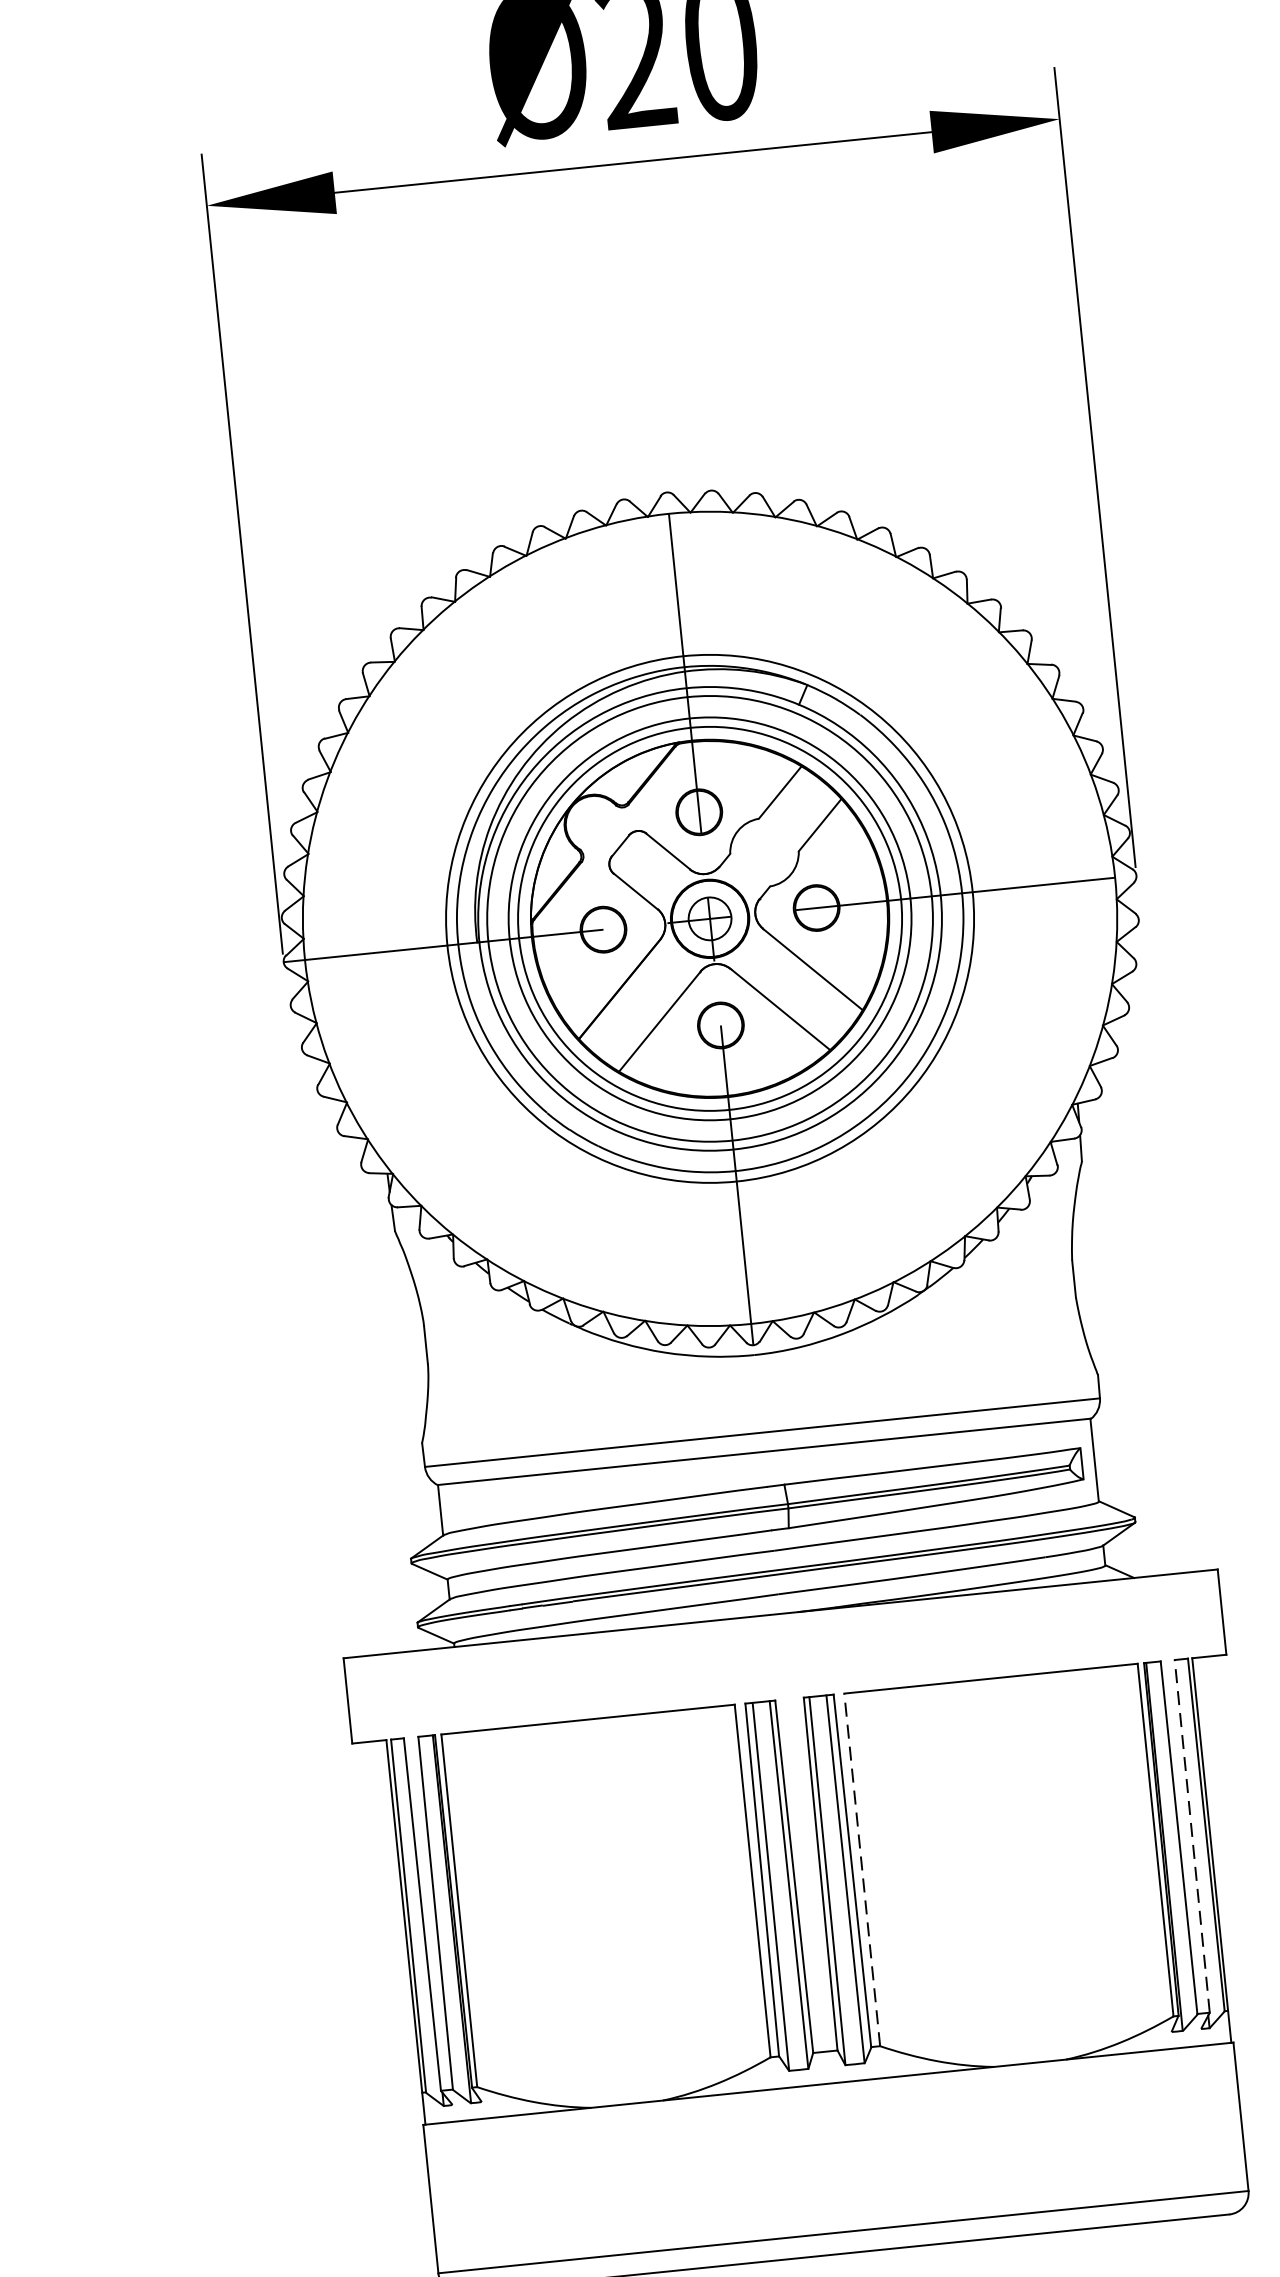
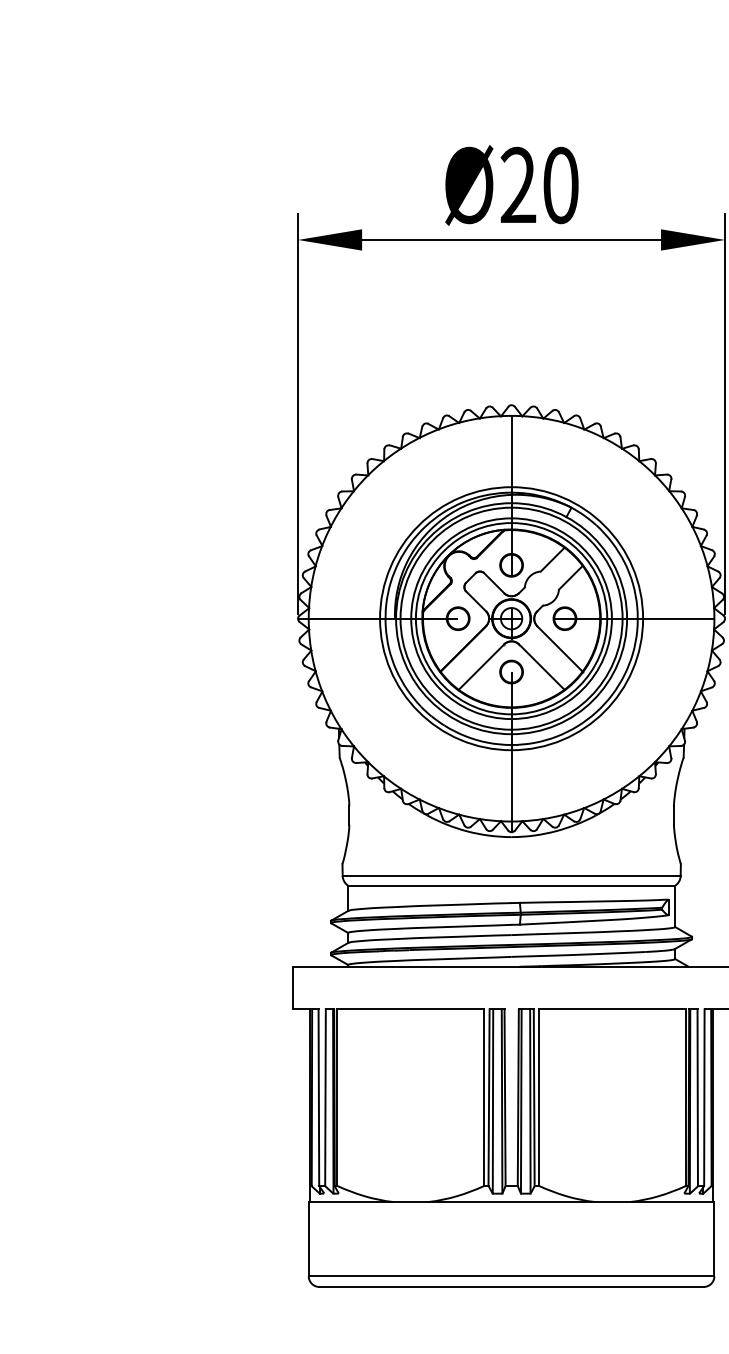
line: (1192, 1835) -> (704, 1097), dashed -> solid
line: (862, 1869) -> (539, 1097), dashed -> solid

